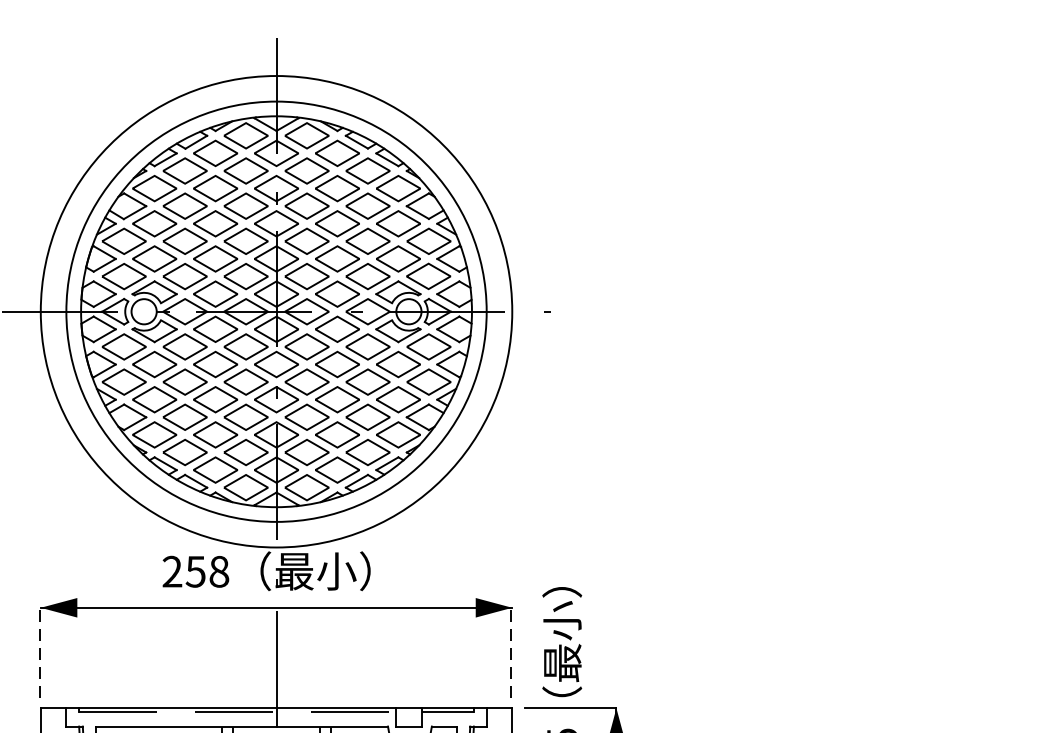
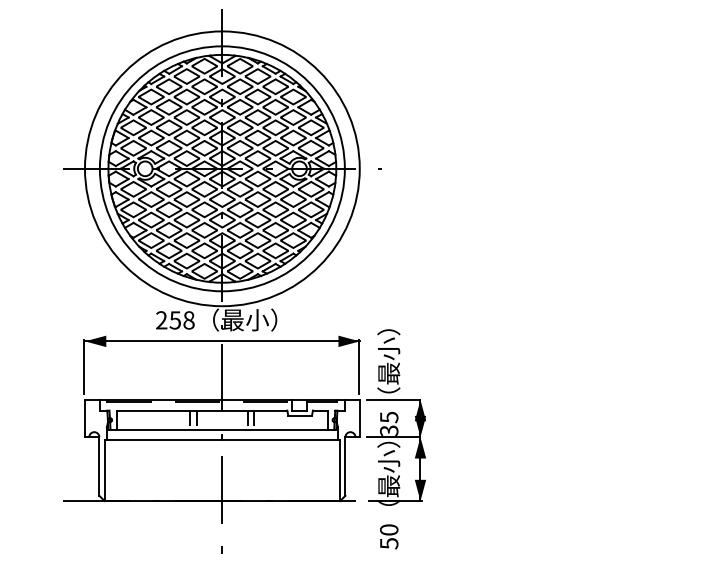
line: (39, 652) -> (84, 367), dashed -> solid
line: (511, 652) -> (359, 367), dashed -> solid

